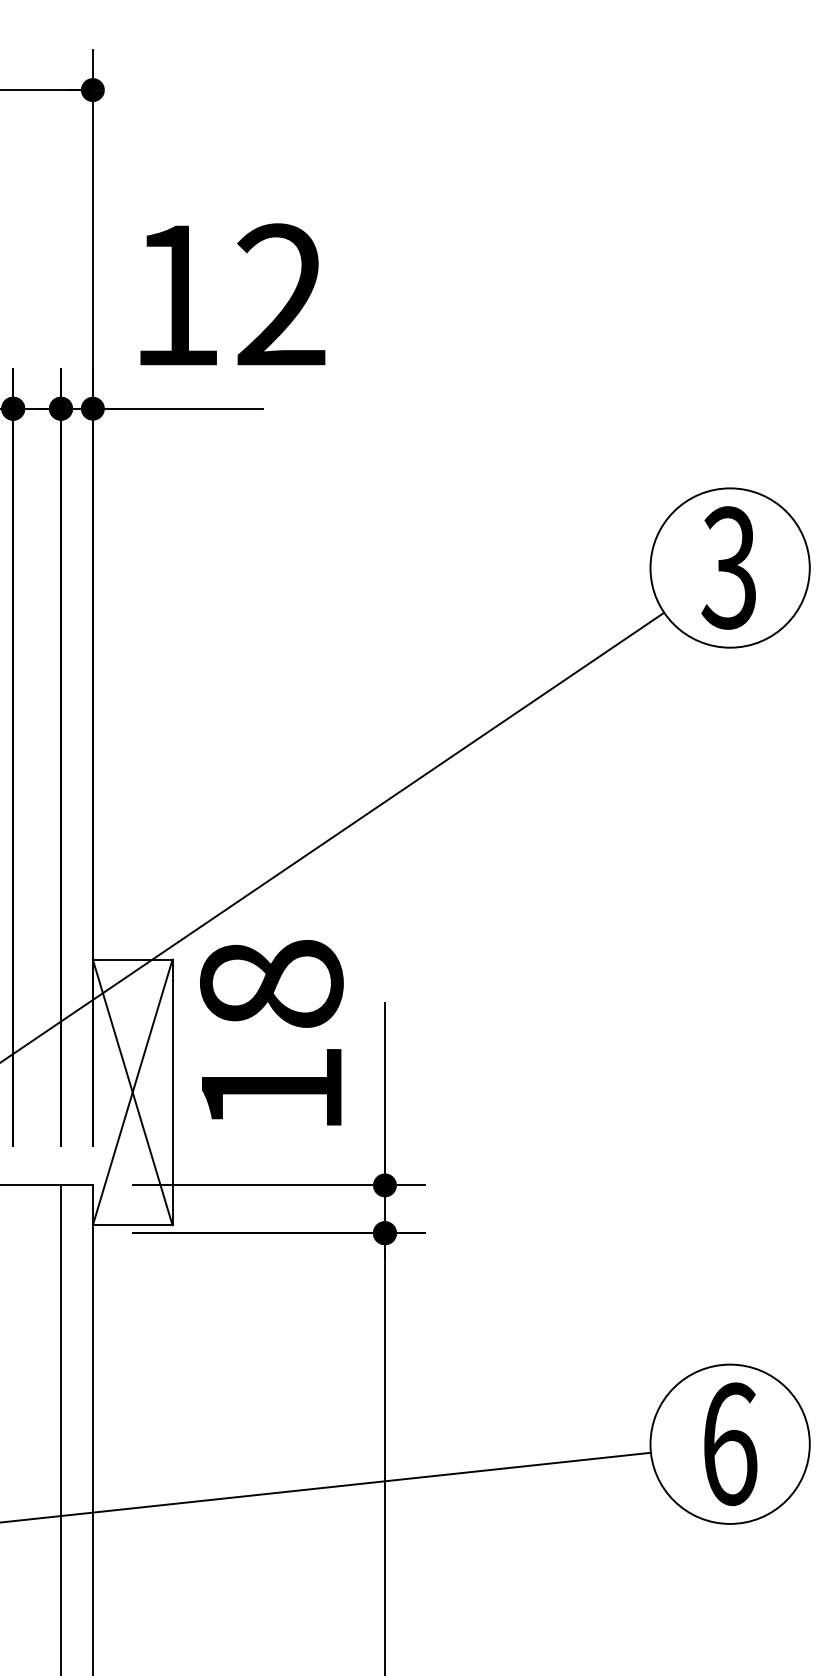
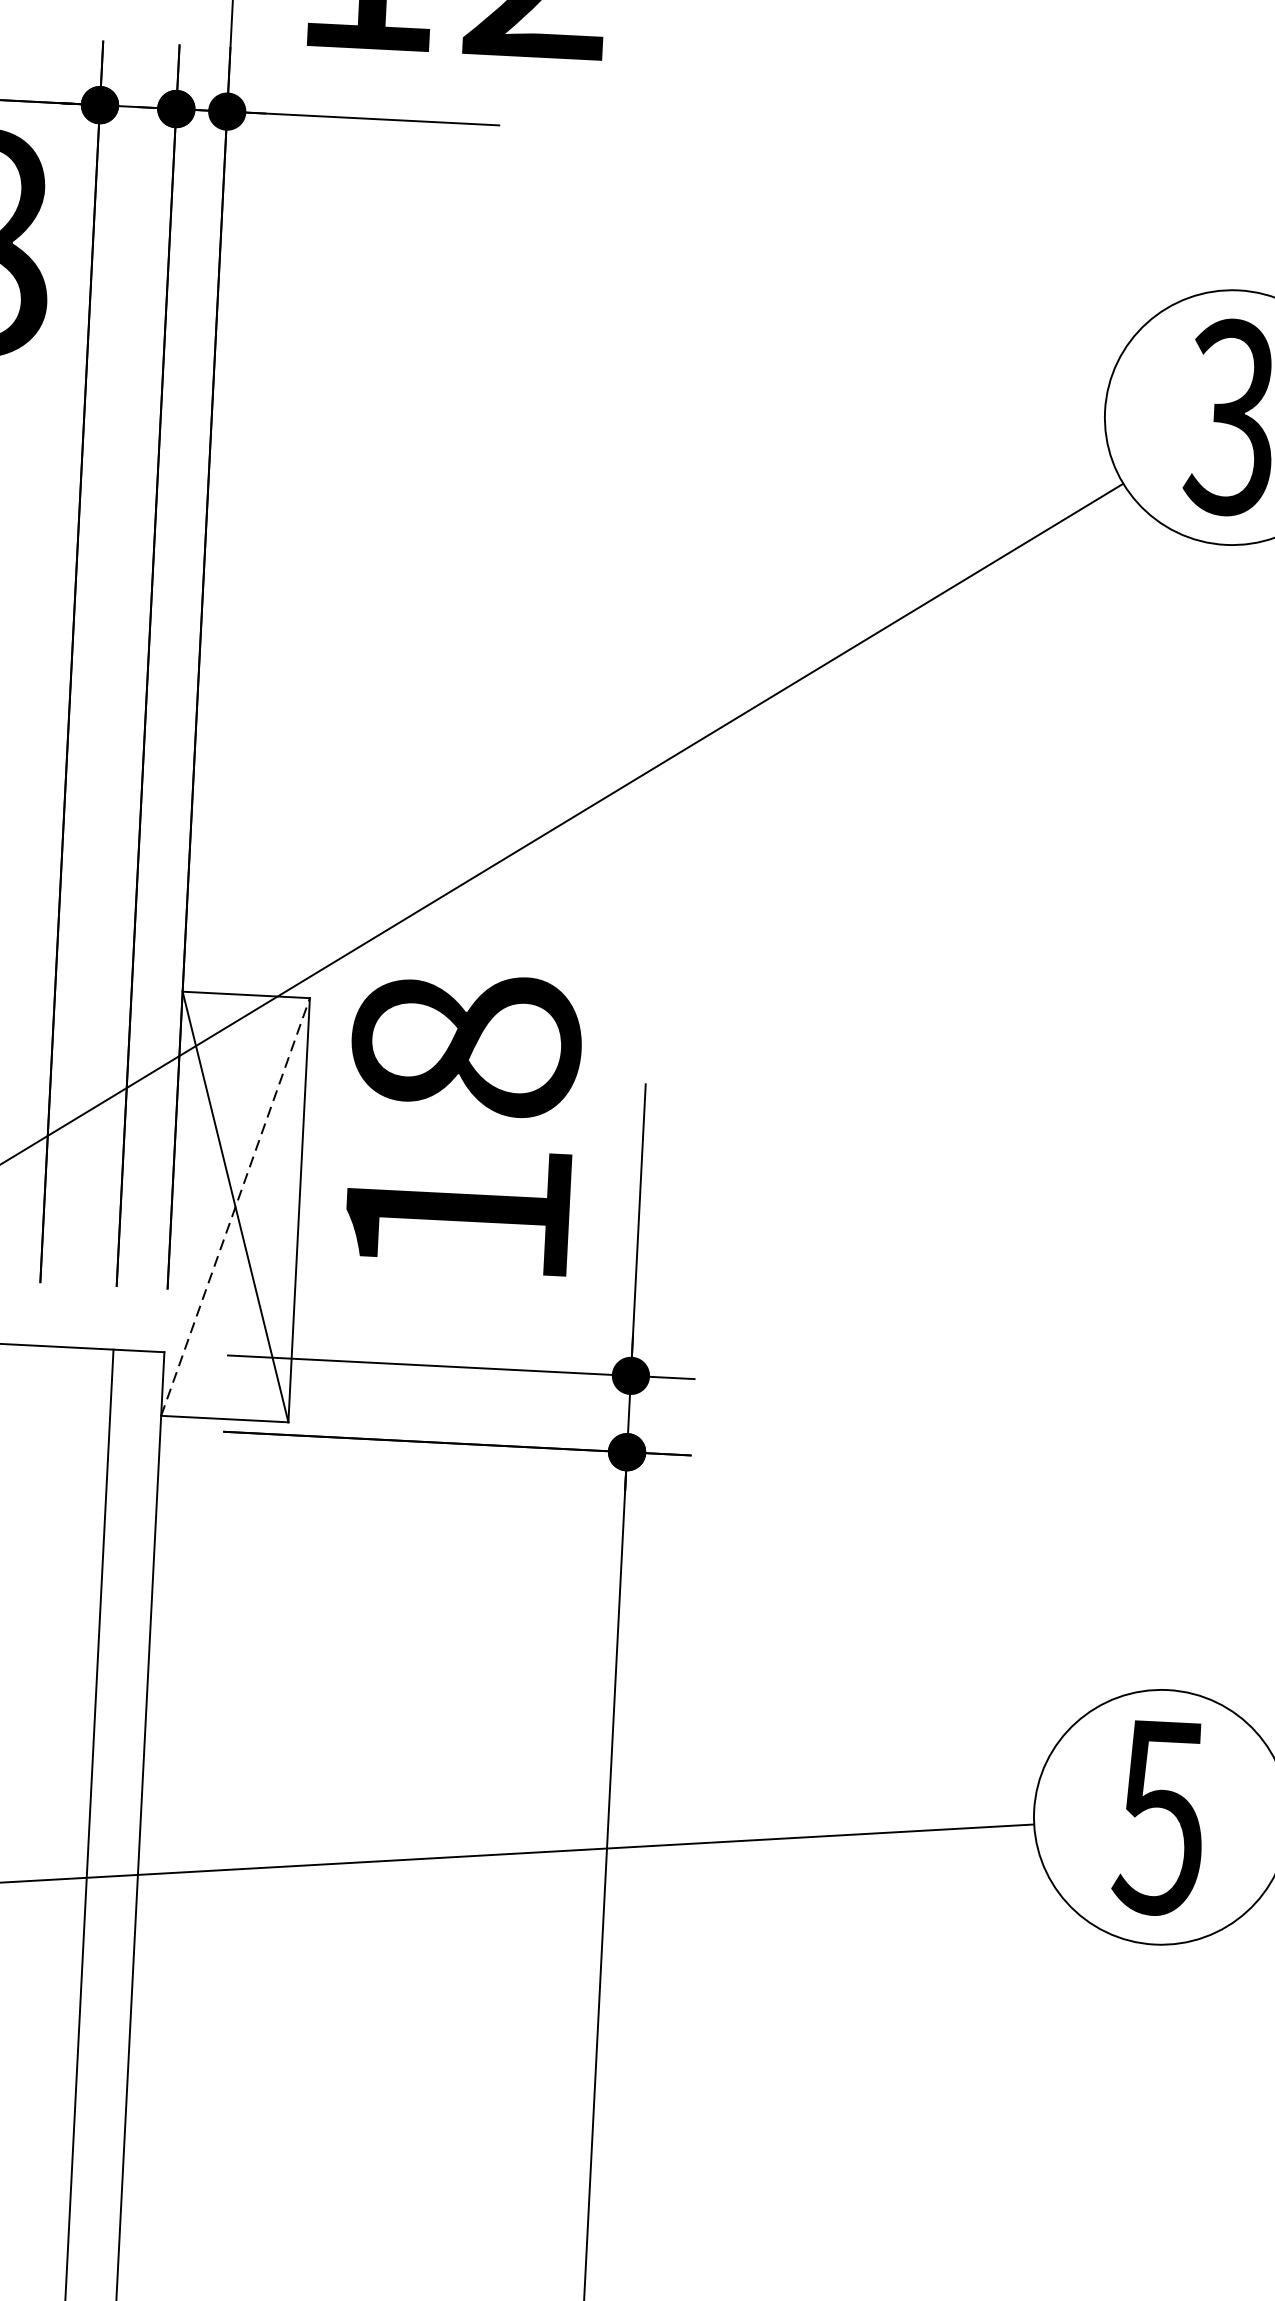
line: (132, 1092) -> (235, 1207), solid -> dashed
text: (729, 1444) -> (1160, 1817), 6 -> 5

